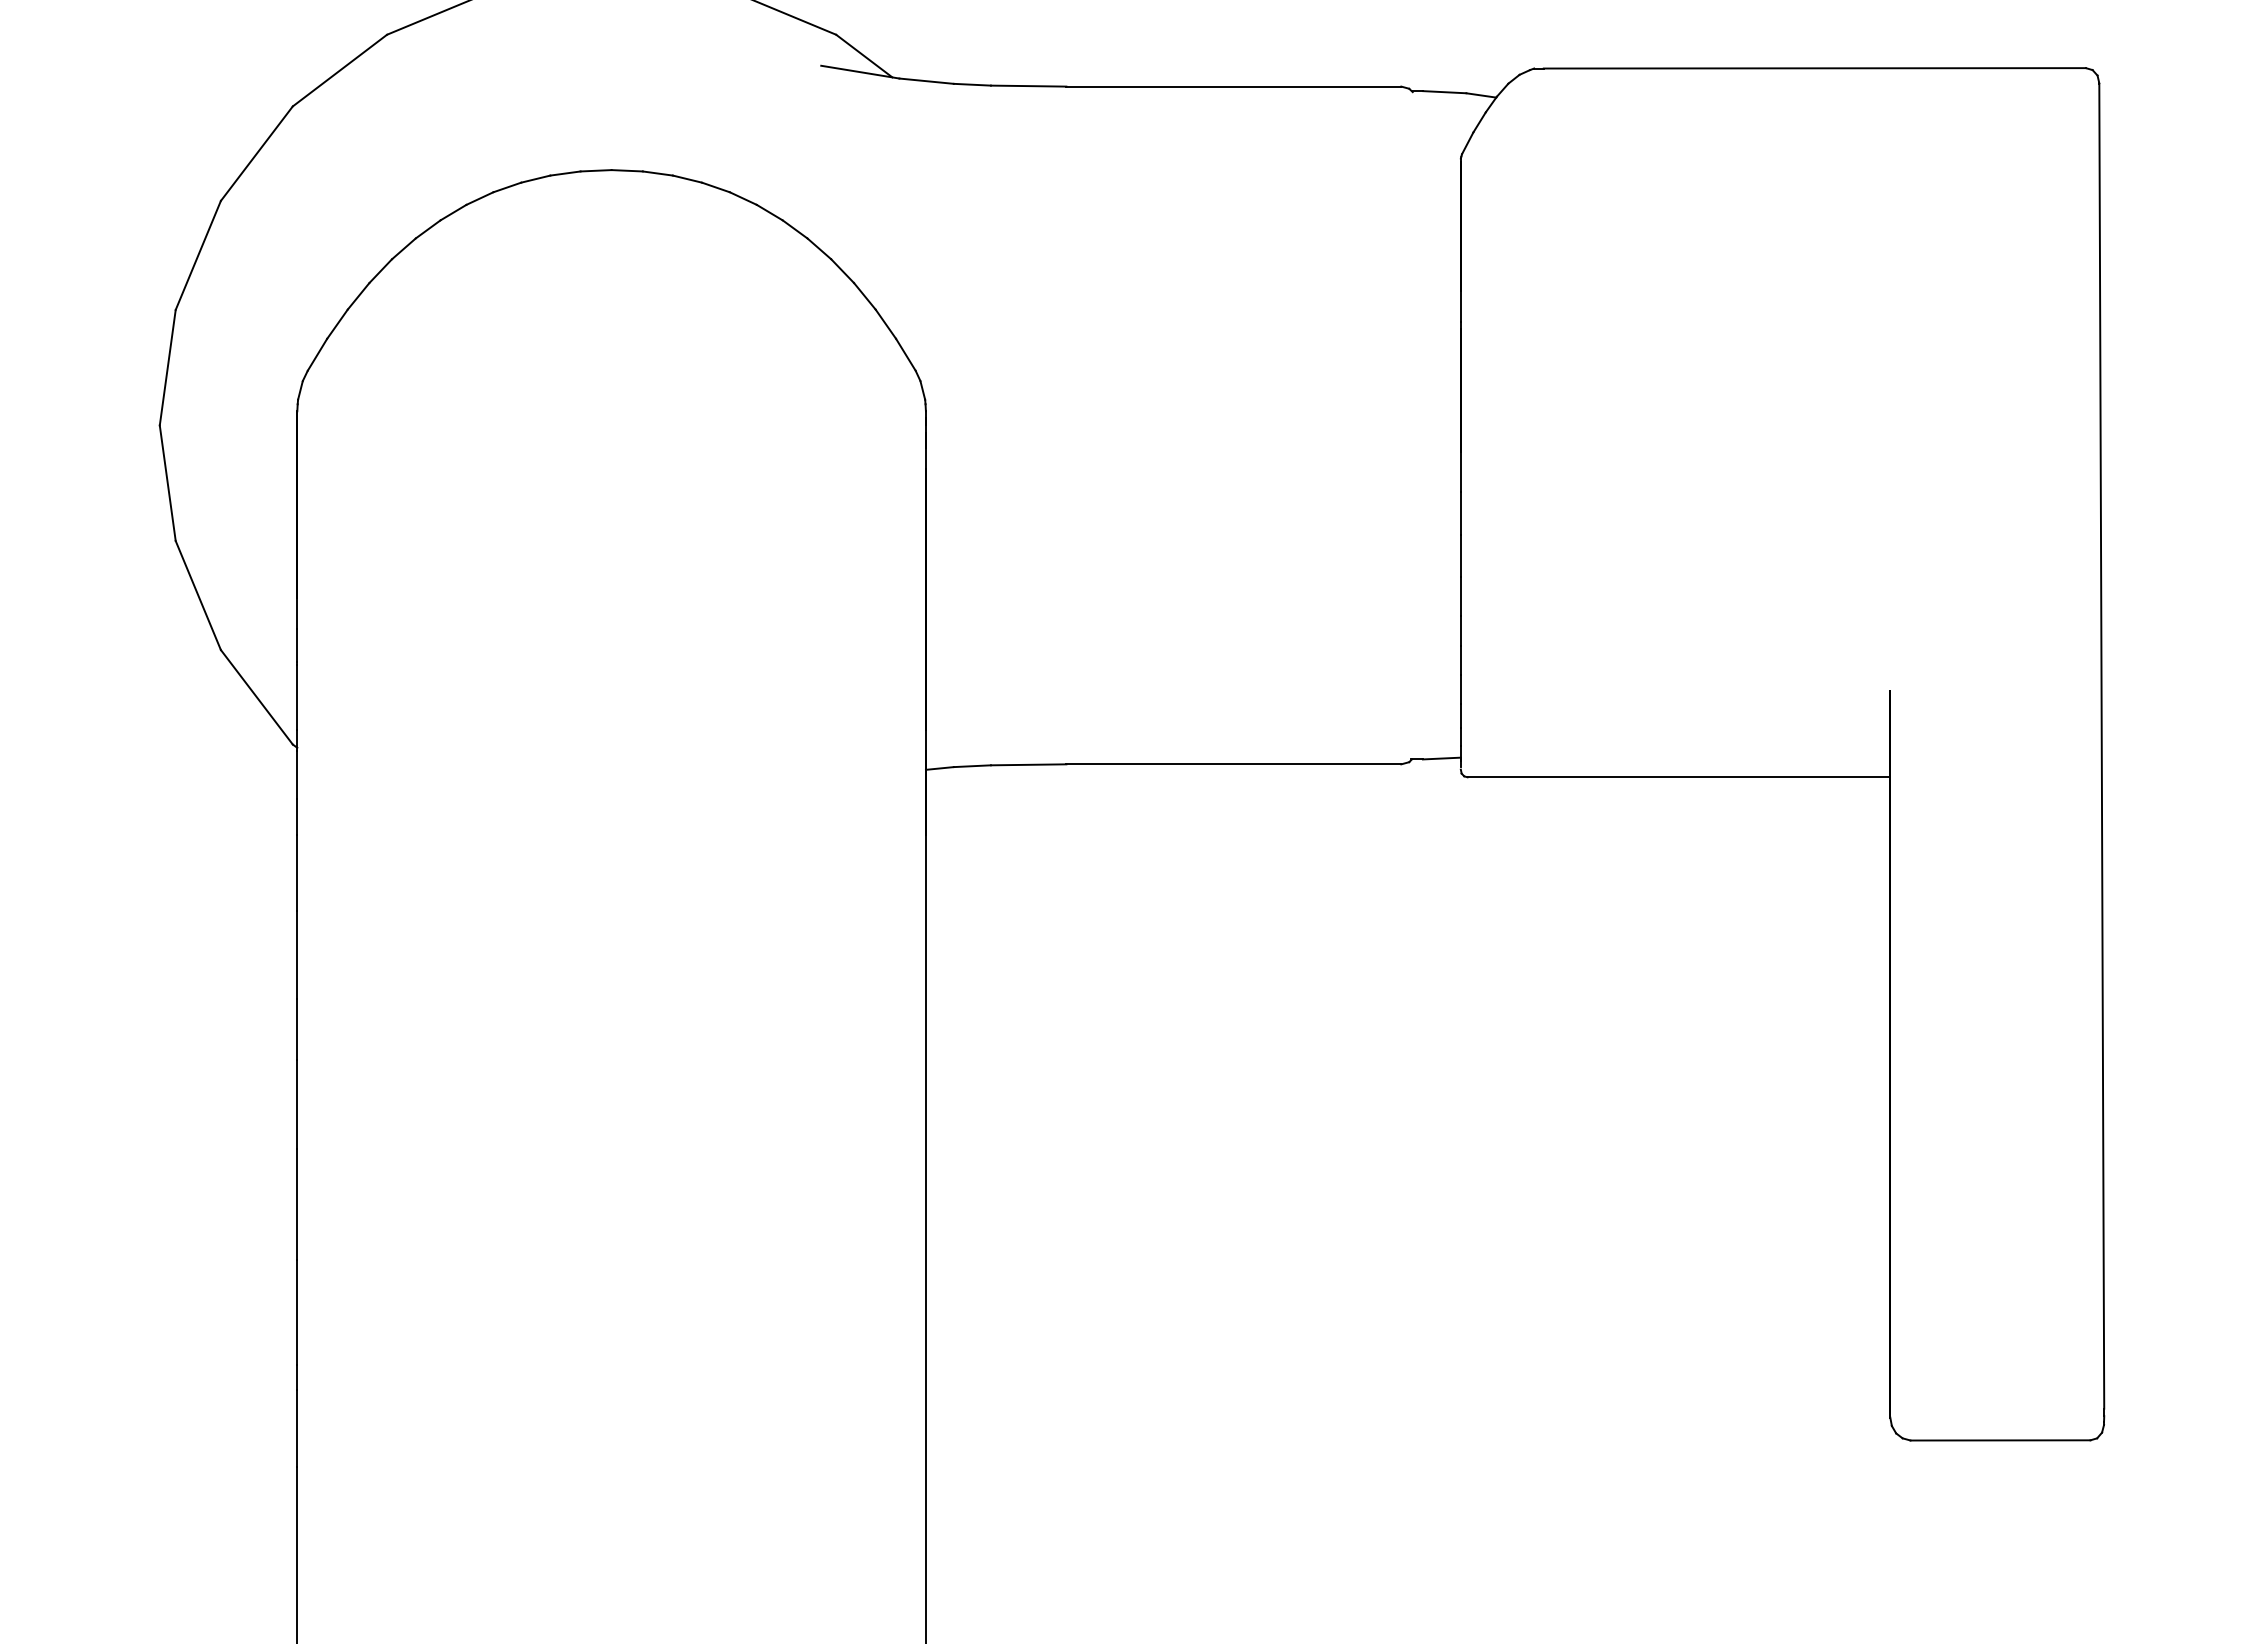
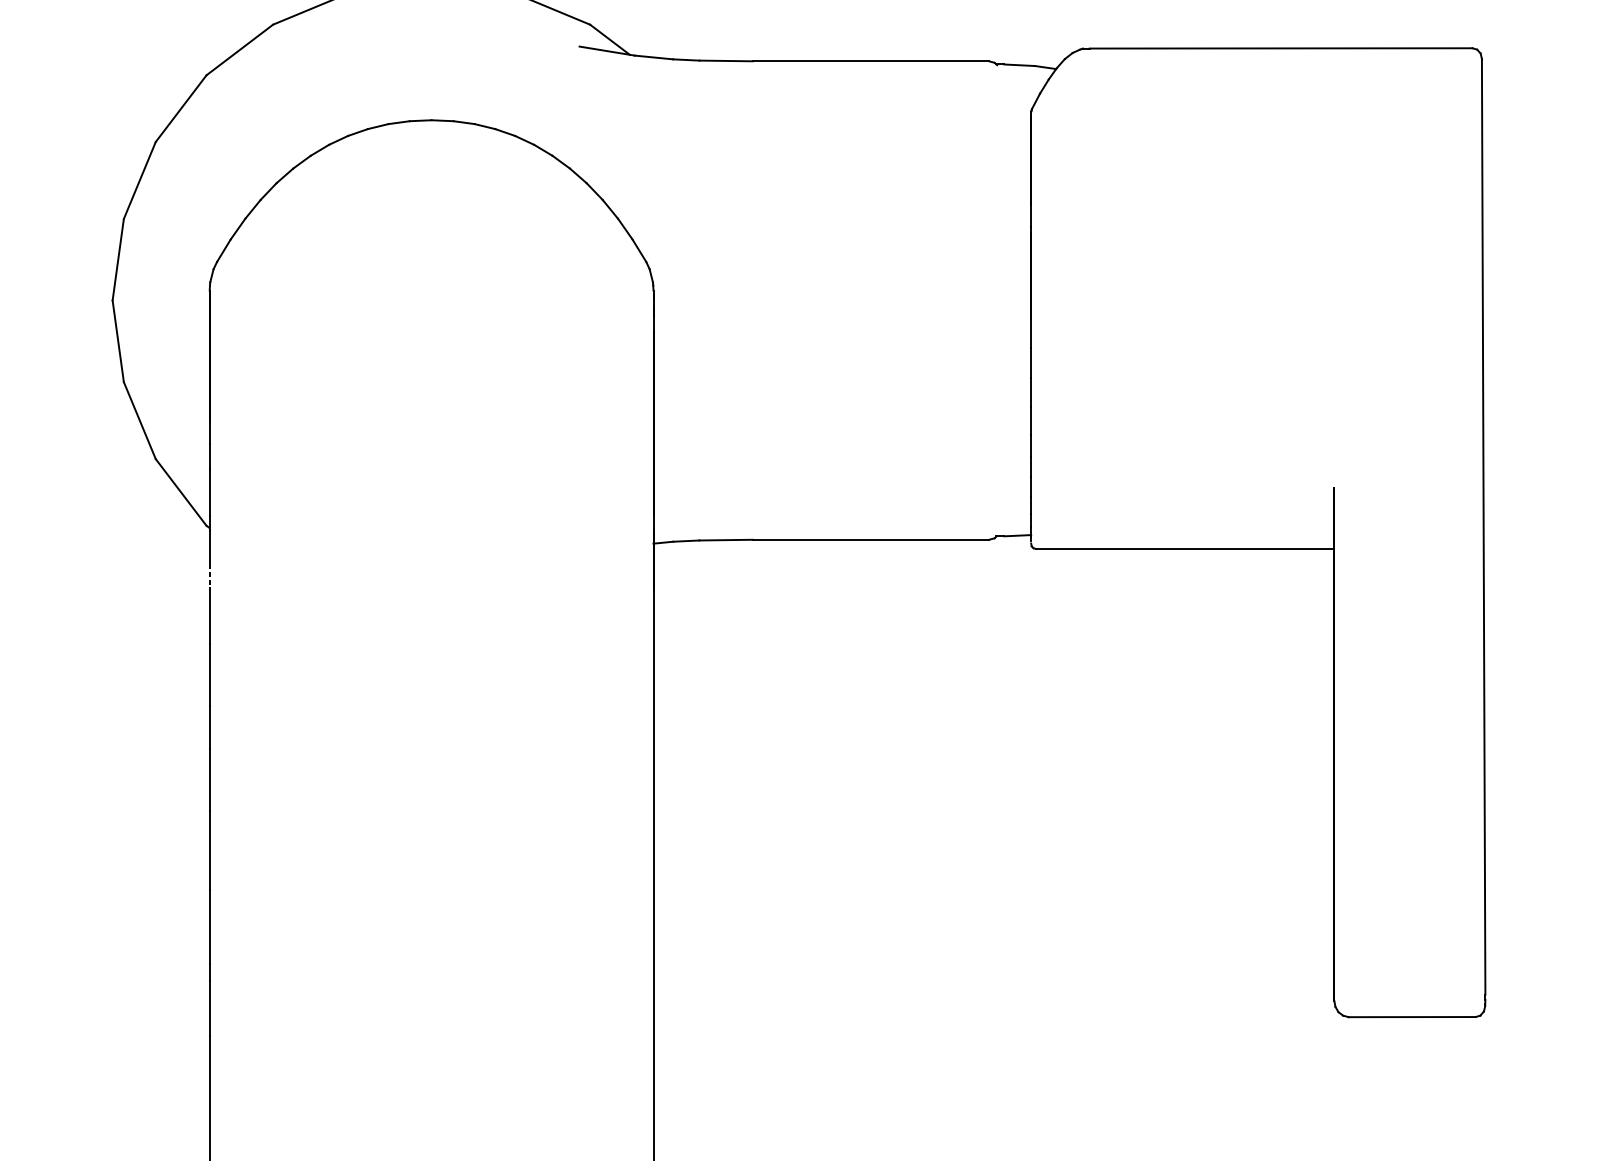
line: (297, 817) -> (209, 577), solid -> dashed

